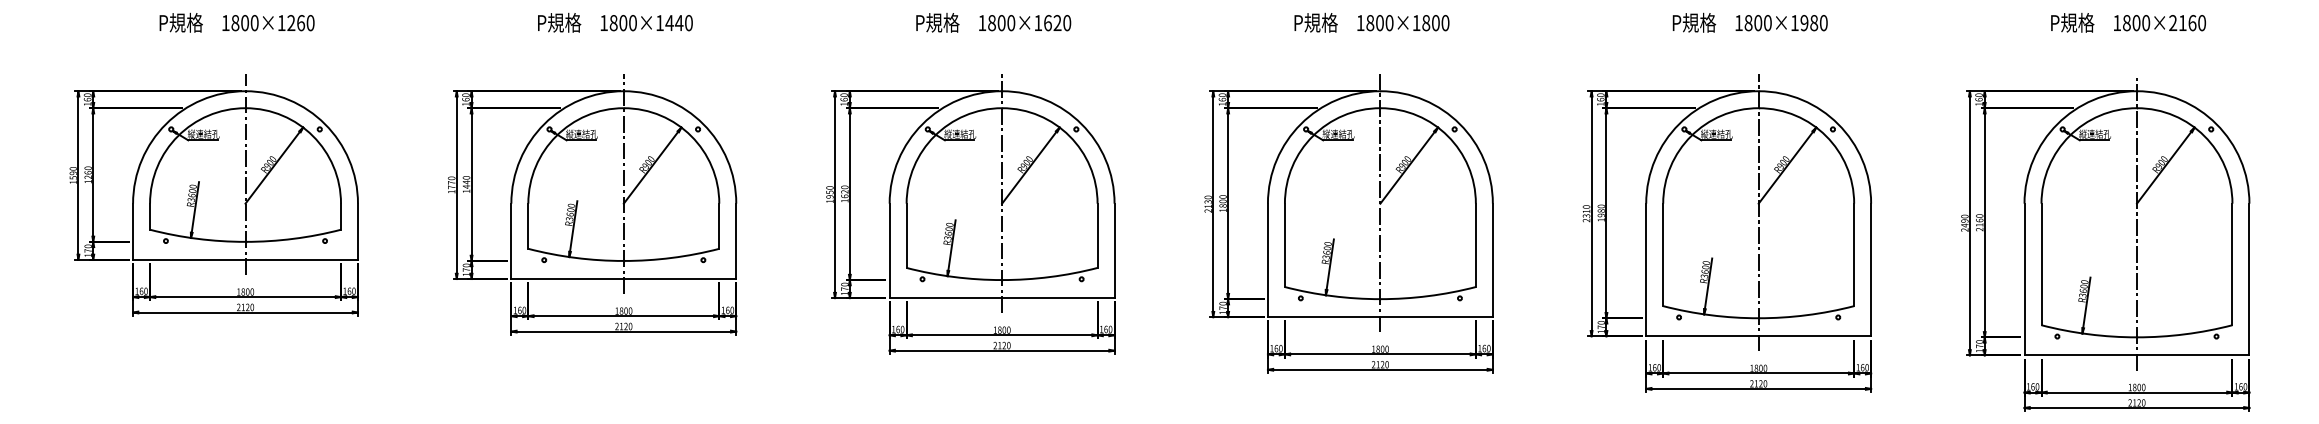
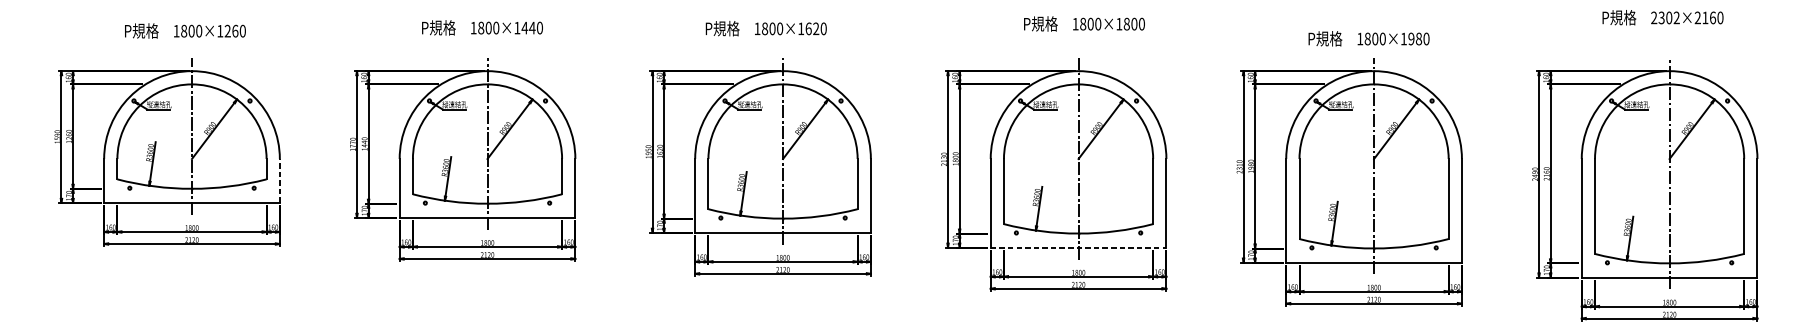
text: (236, 22) -> (184, 30), moved
text: (615, 22) -> (482, 27), moved
text: (993, 22) -> (766, 28), moved
text: (1371, 22) -> (1084, 23), moved
text: (1749, 22) -> (1368, 38), moved
text: (2131, 23) -> (1665, 18), 1800×2160 -> 2302×2160
line: (357, 231) -> (279, 180), solid -> dashed
line: (1380, 317) -> (1078, 247), solid -> dashed

